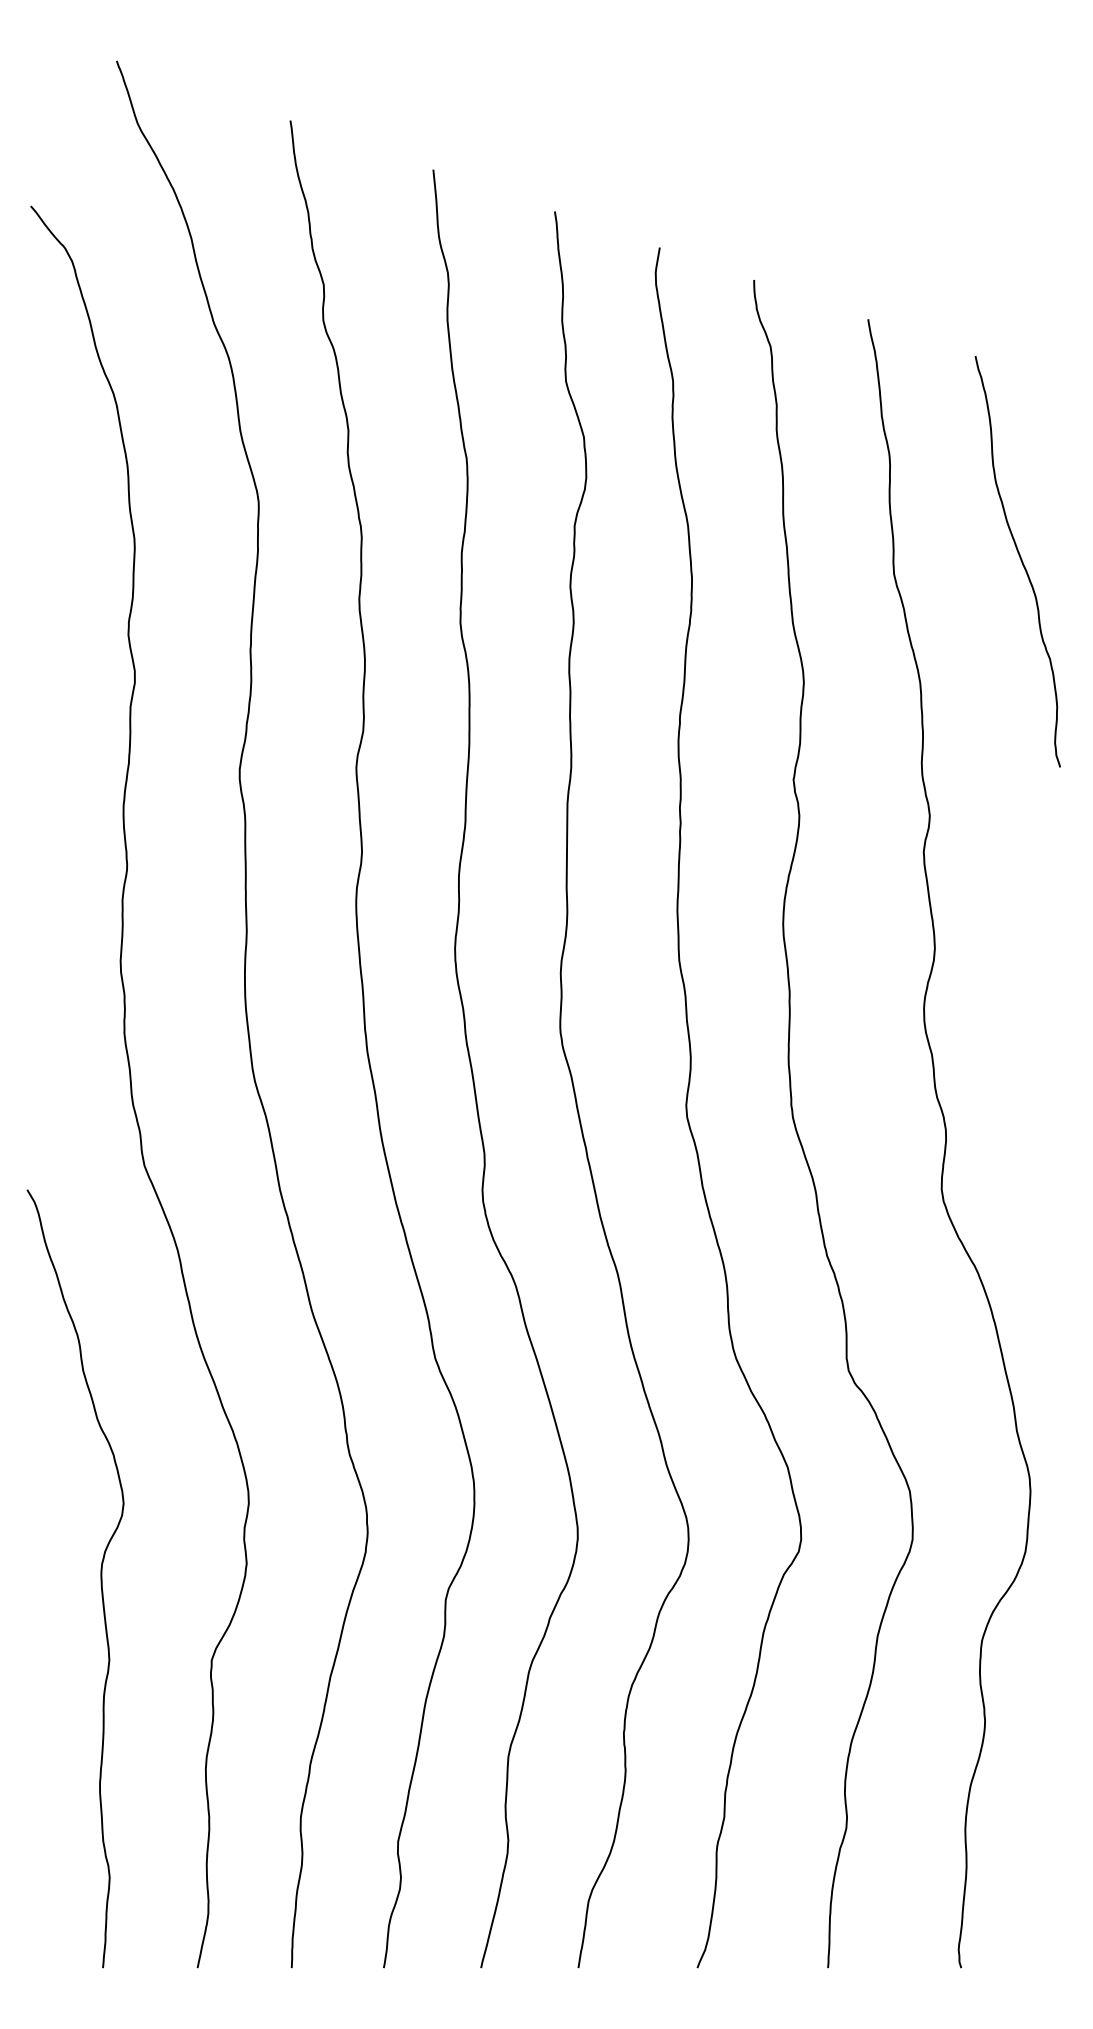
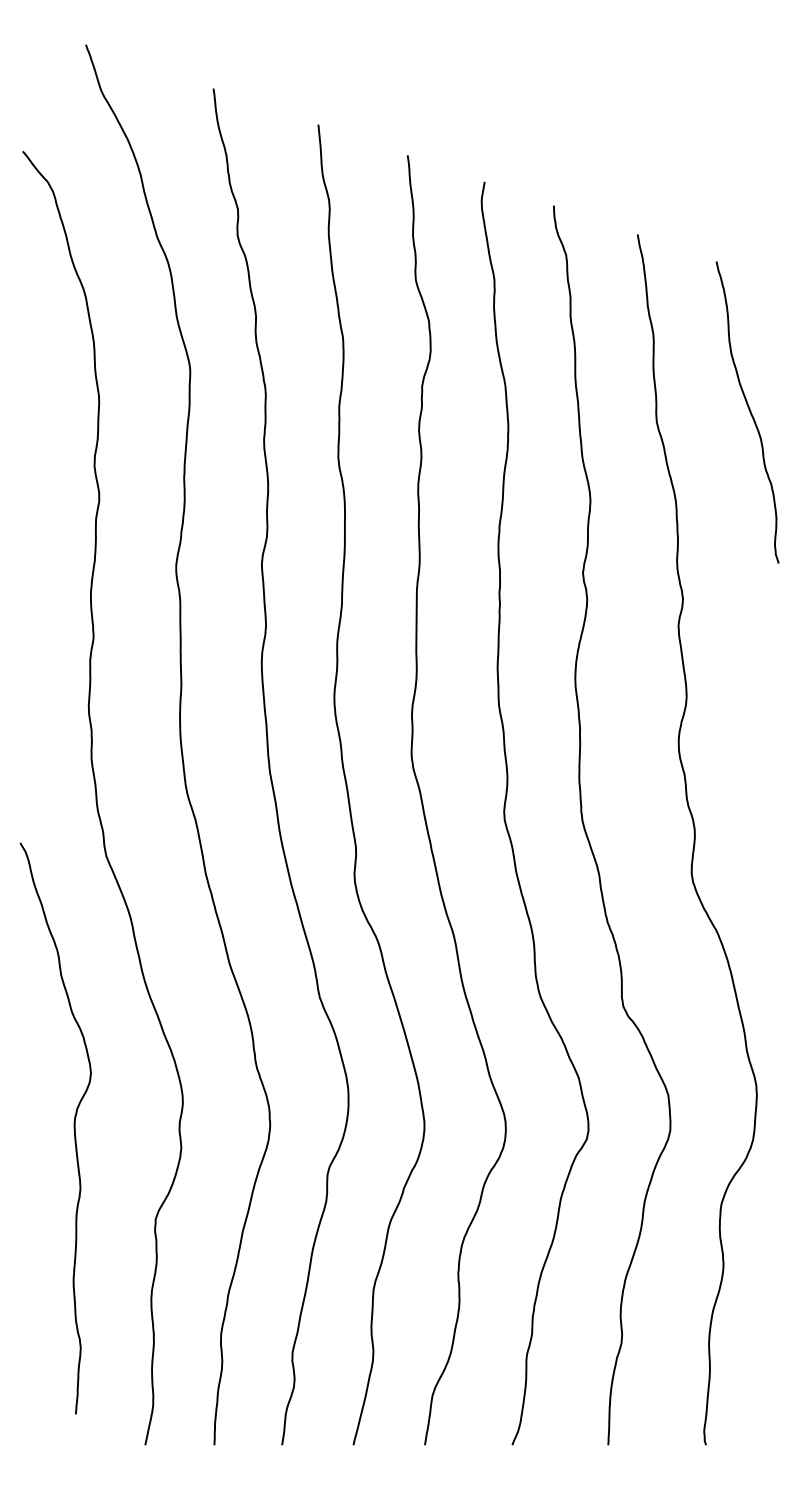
curve: (100, 1578) -> (74, 1128), moved

